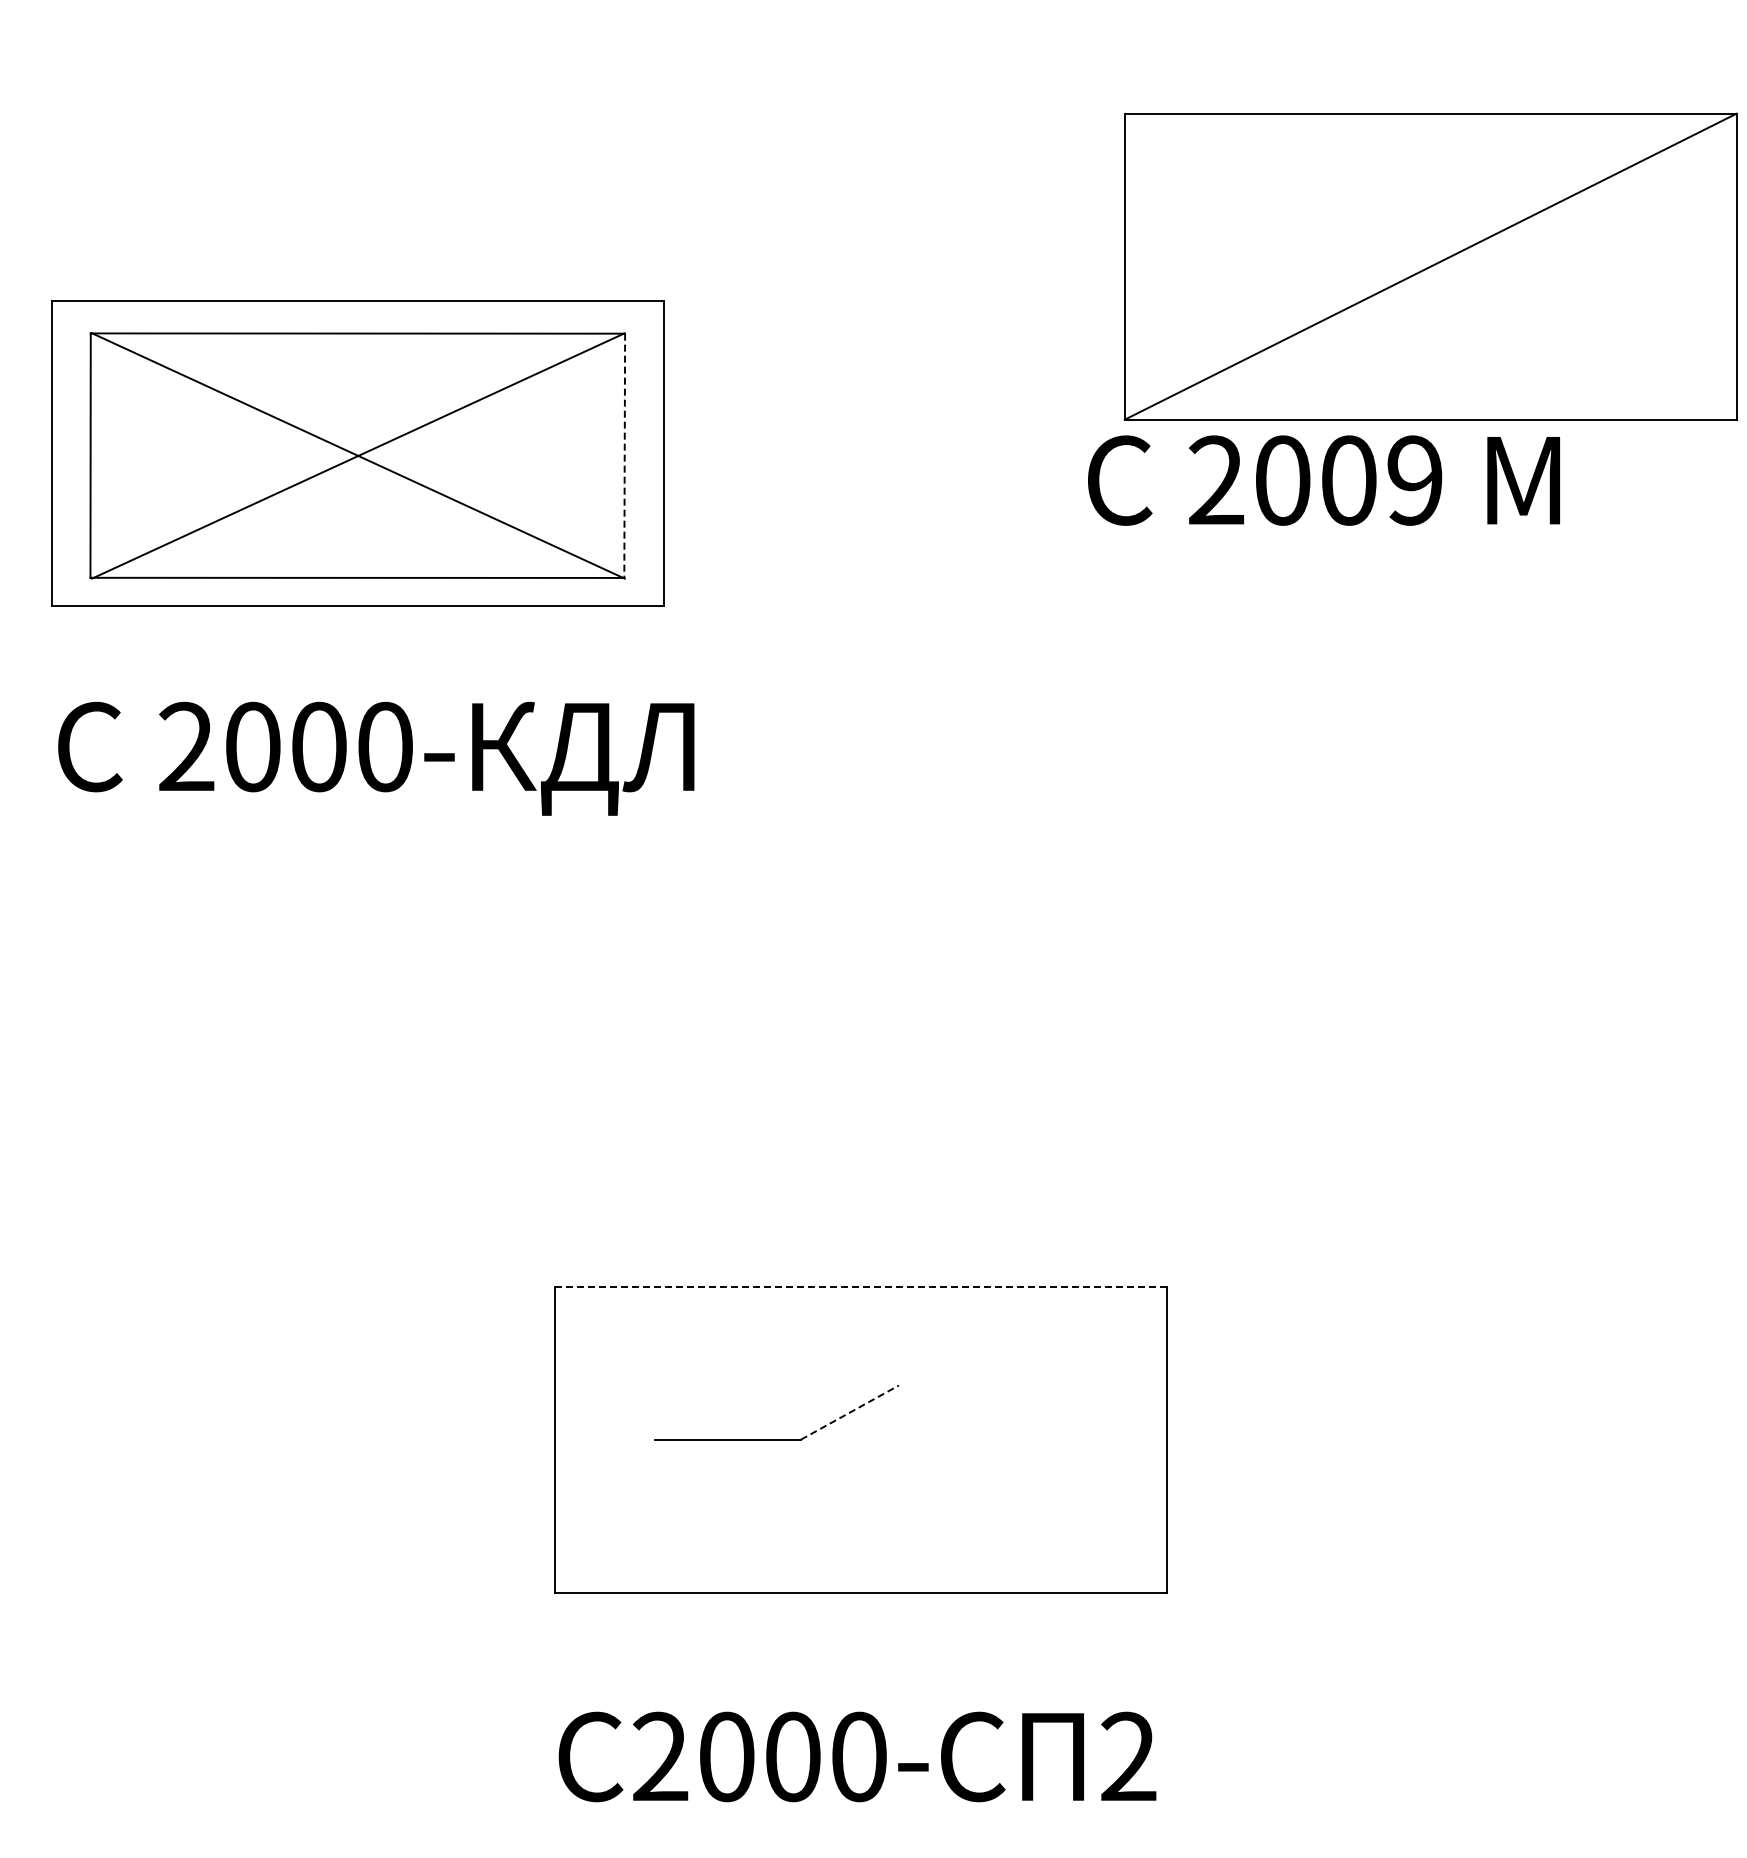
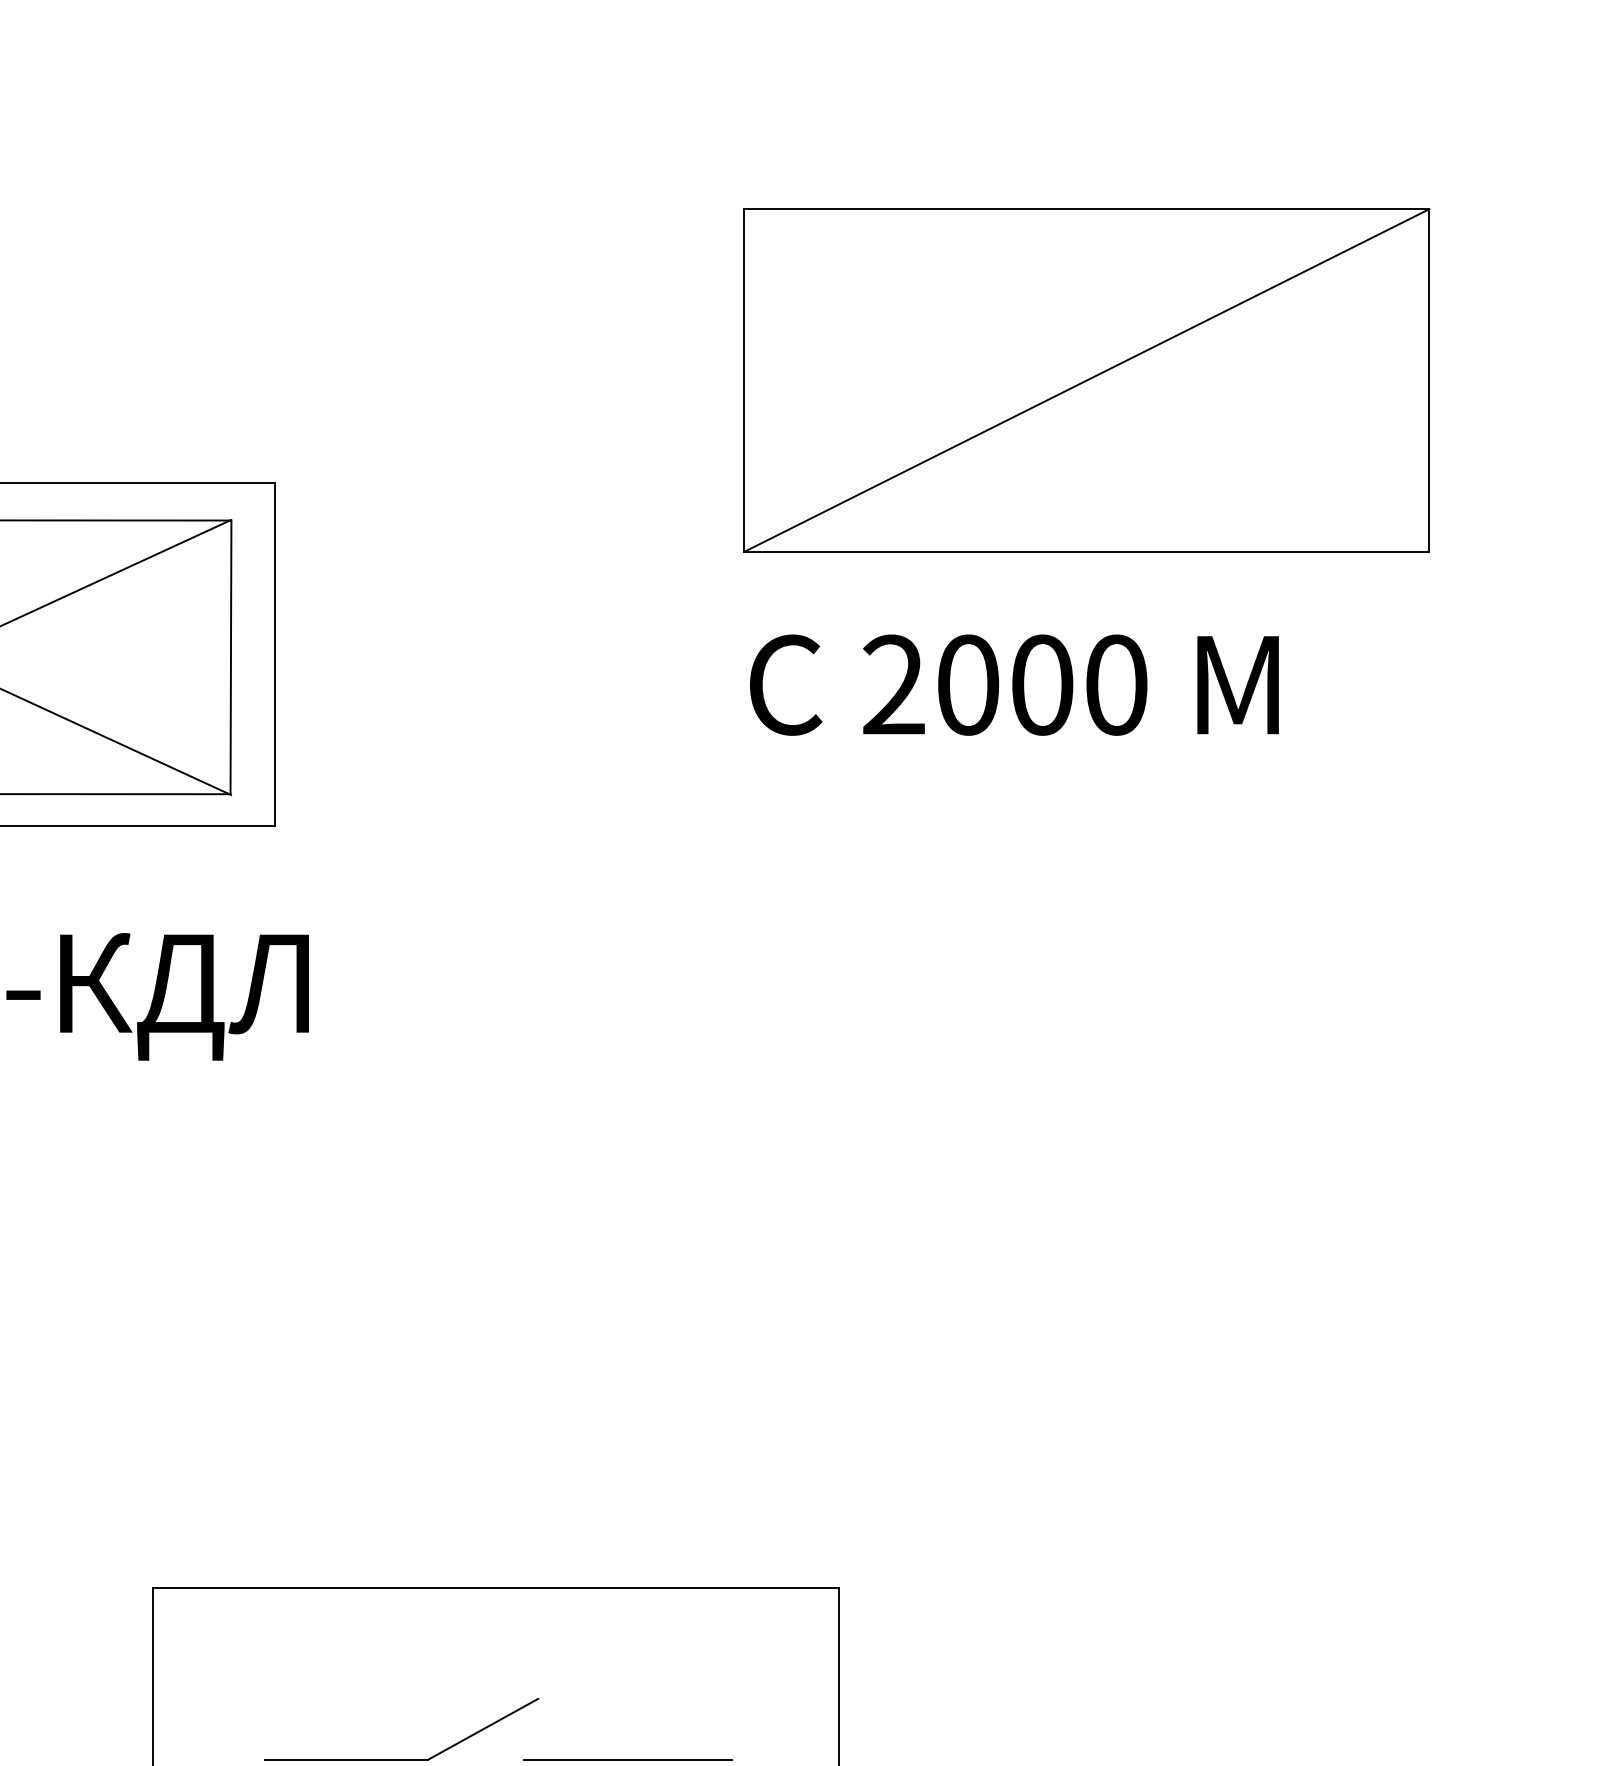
part: (1430, 266) -> (1086, 380), moved
line: (624, 456) -> (230, 658), dashed -> solid
text: (1414, 480) -> (1115, 685), 2009 -> 2000
line: (861, 1286) -> (496, 1587), dashed -> solid
line: (849, 1412) -> (482, 1729), dashed -> solid
line: (978, 1439) -> (627, 1759), added

